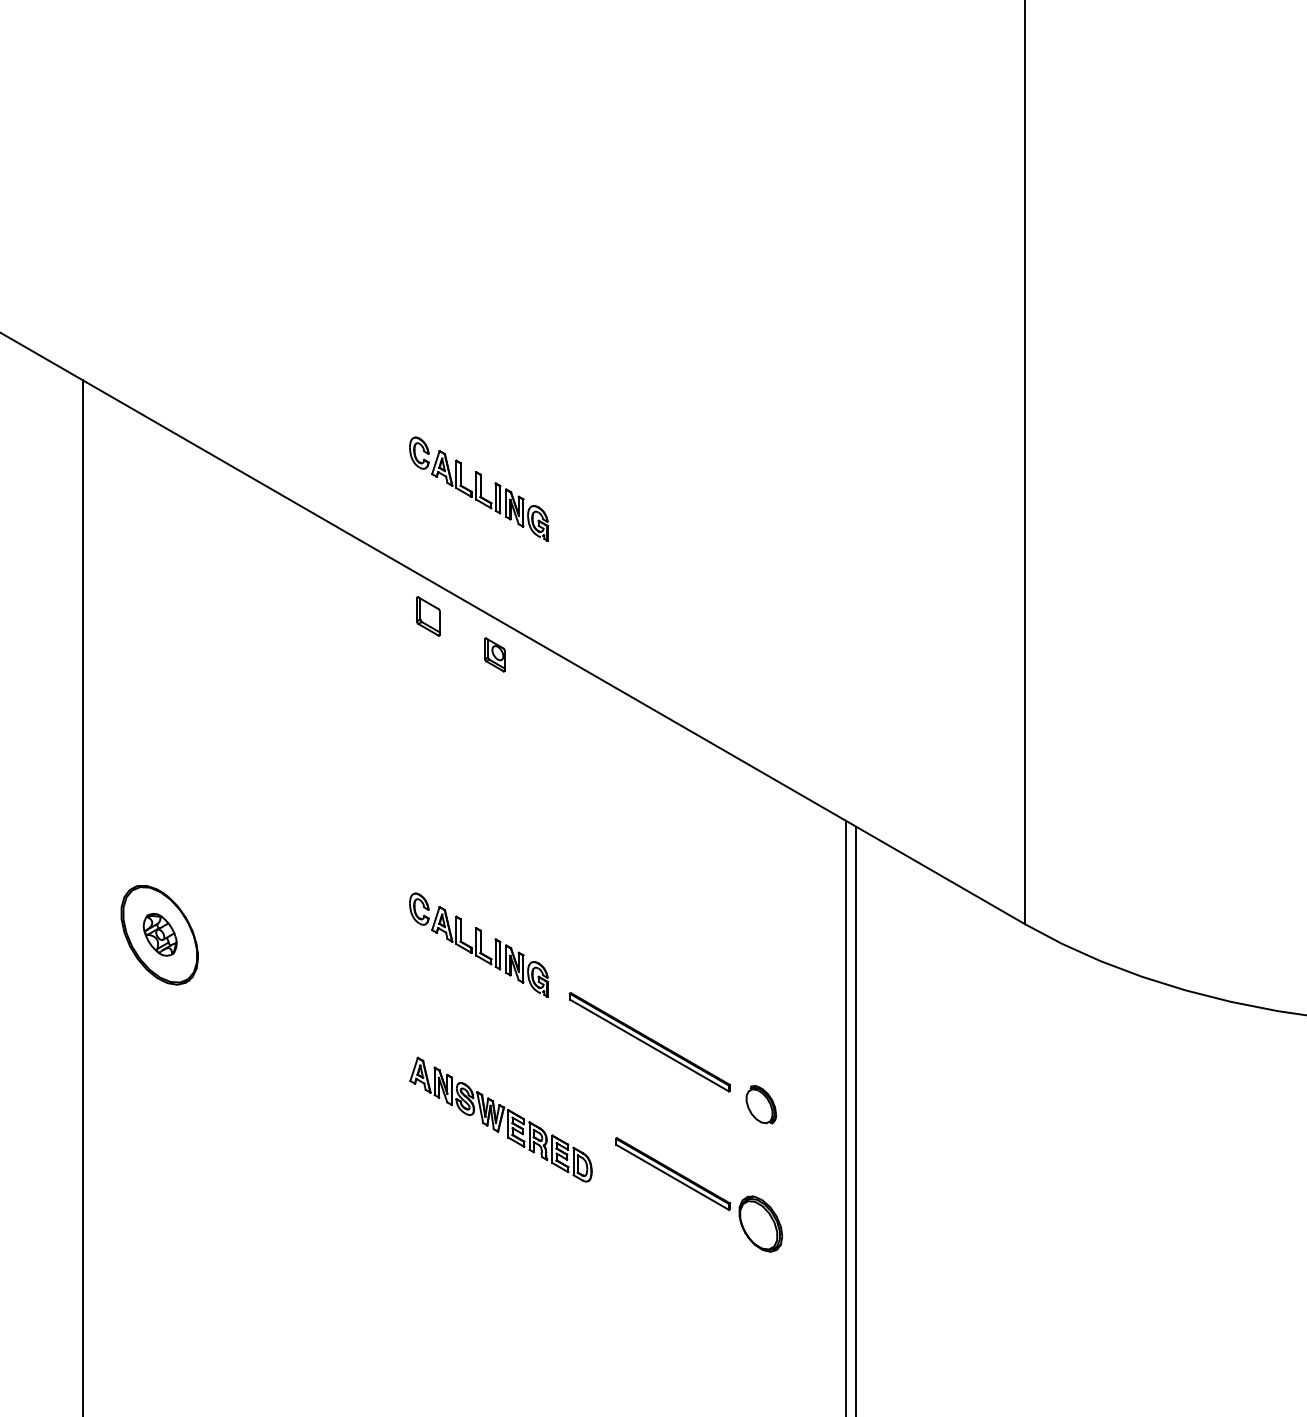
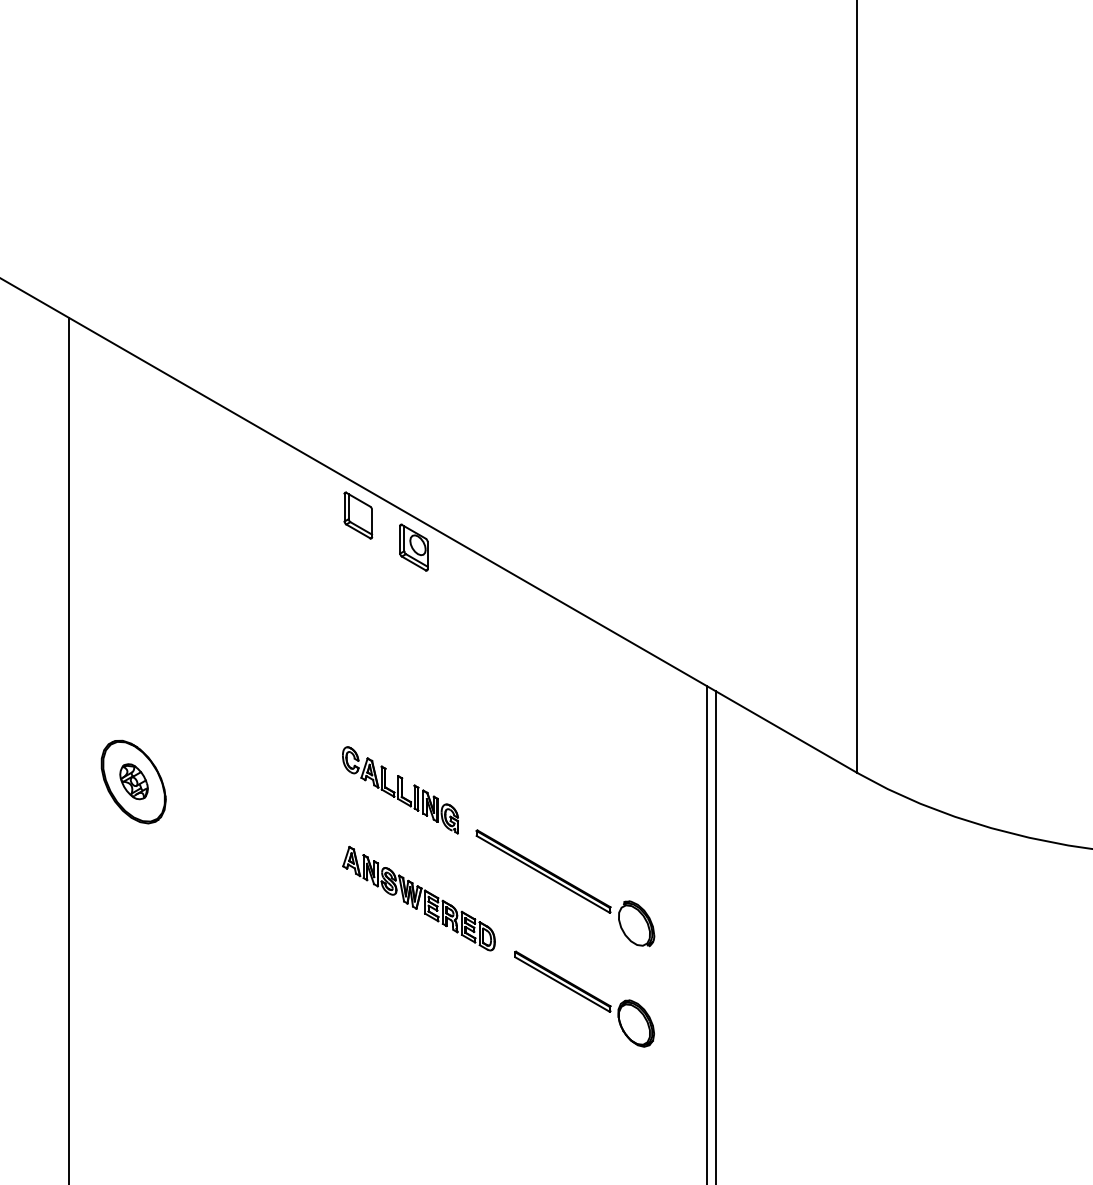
part: (478, 488) -> (400, 408), removed
part: (428, 616) -> (358, 515), size x1.43
part: (494, 654) -> (413, 547), size x1.67
part: (761, 1104) -> (636, 923), size x1.43
part: (500, 1119) -> (418, 898), moved

